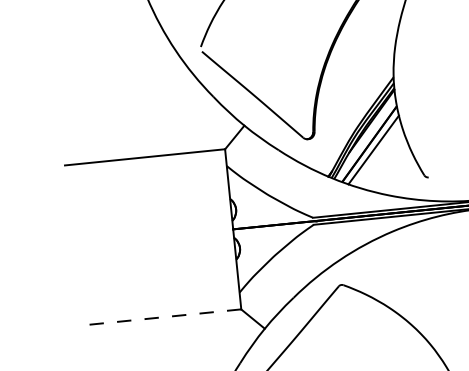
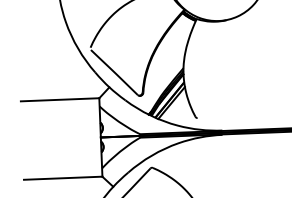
line: (159, 318) -> (62, 178), dashed -> solid

